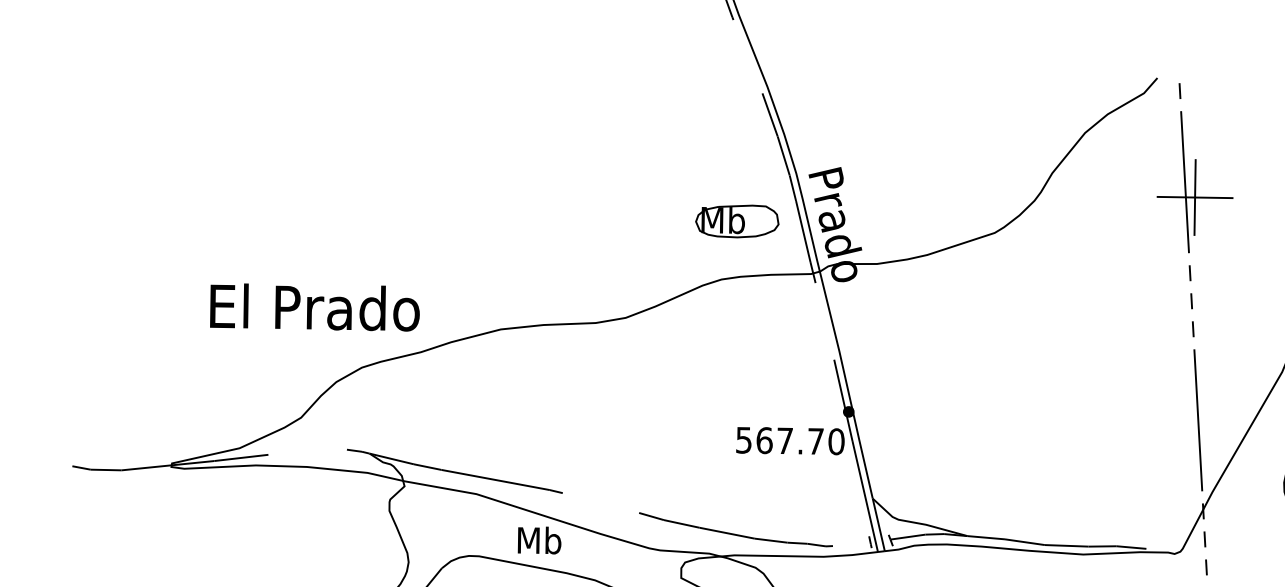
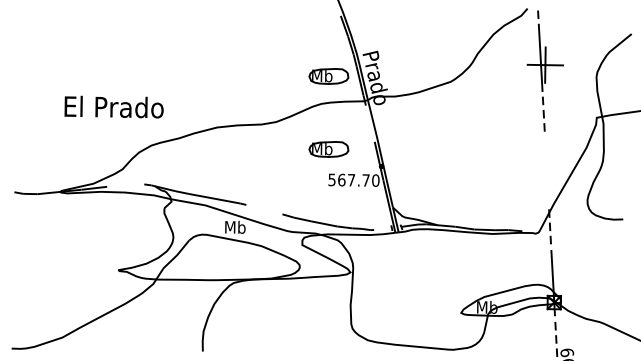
text: (313, 306) -> (113, 106), moved
part: (736, 375) -> (328, 149), added
line: (1197, 420) -> (546, 170), removed

